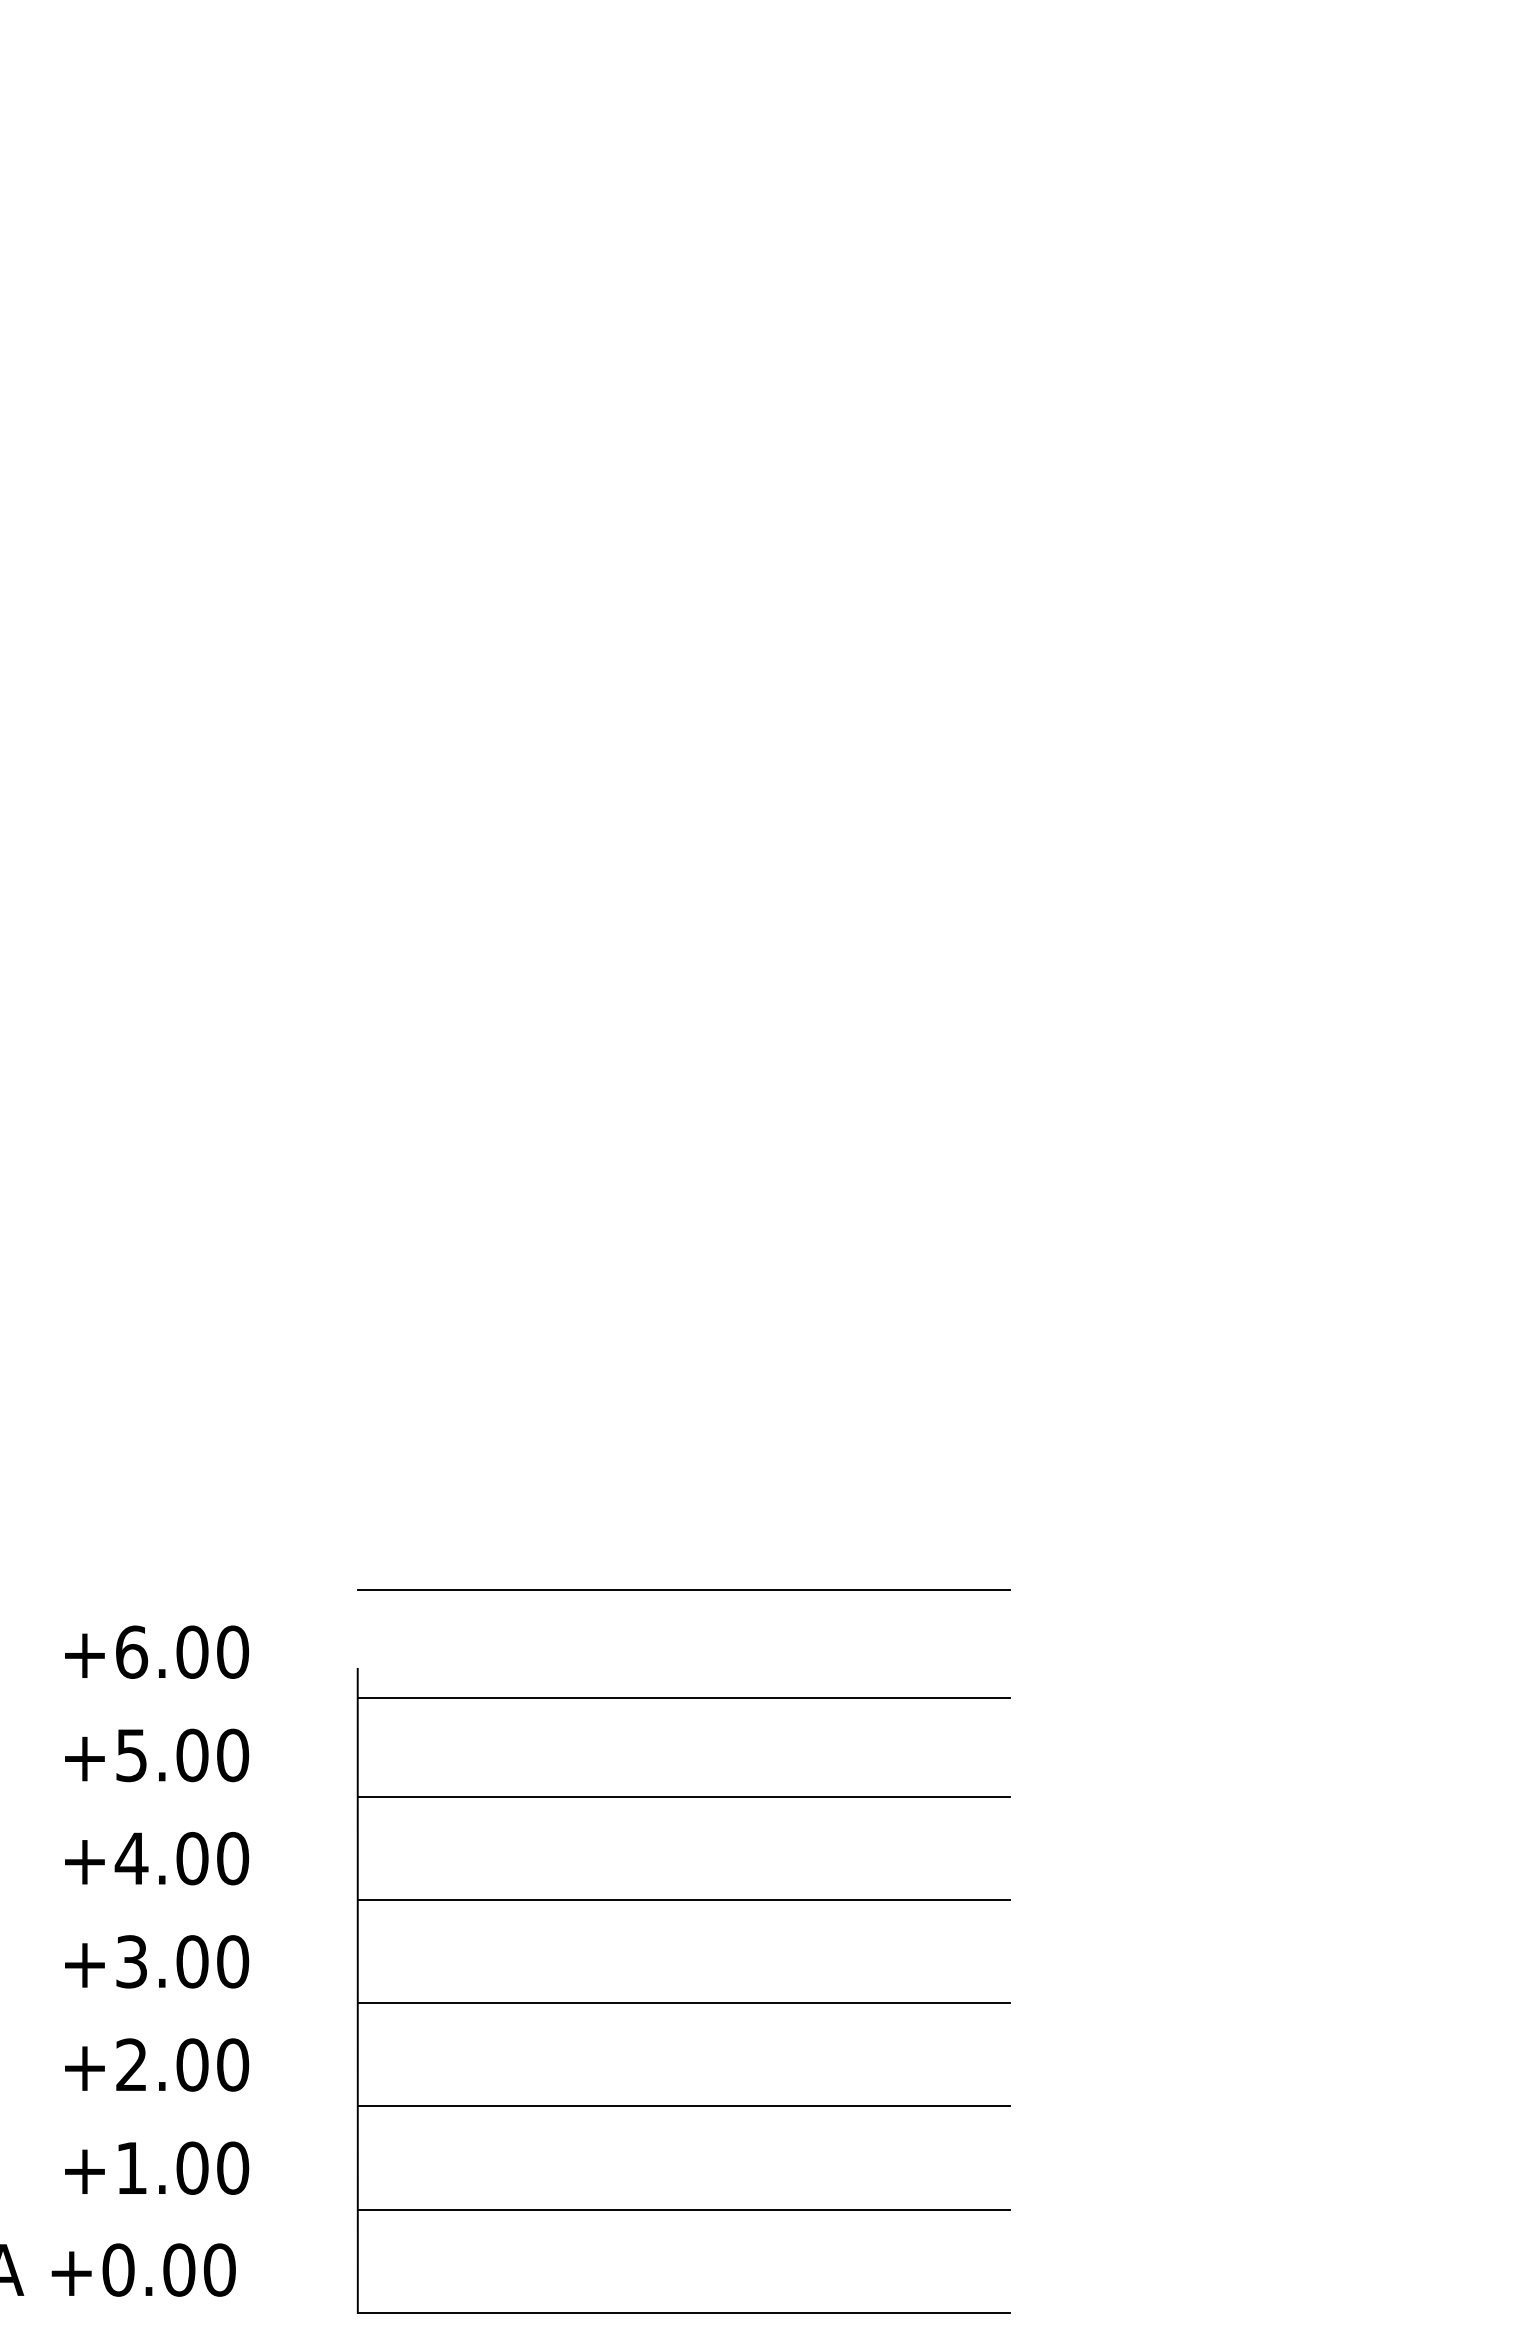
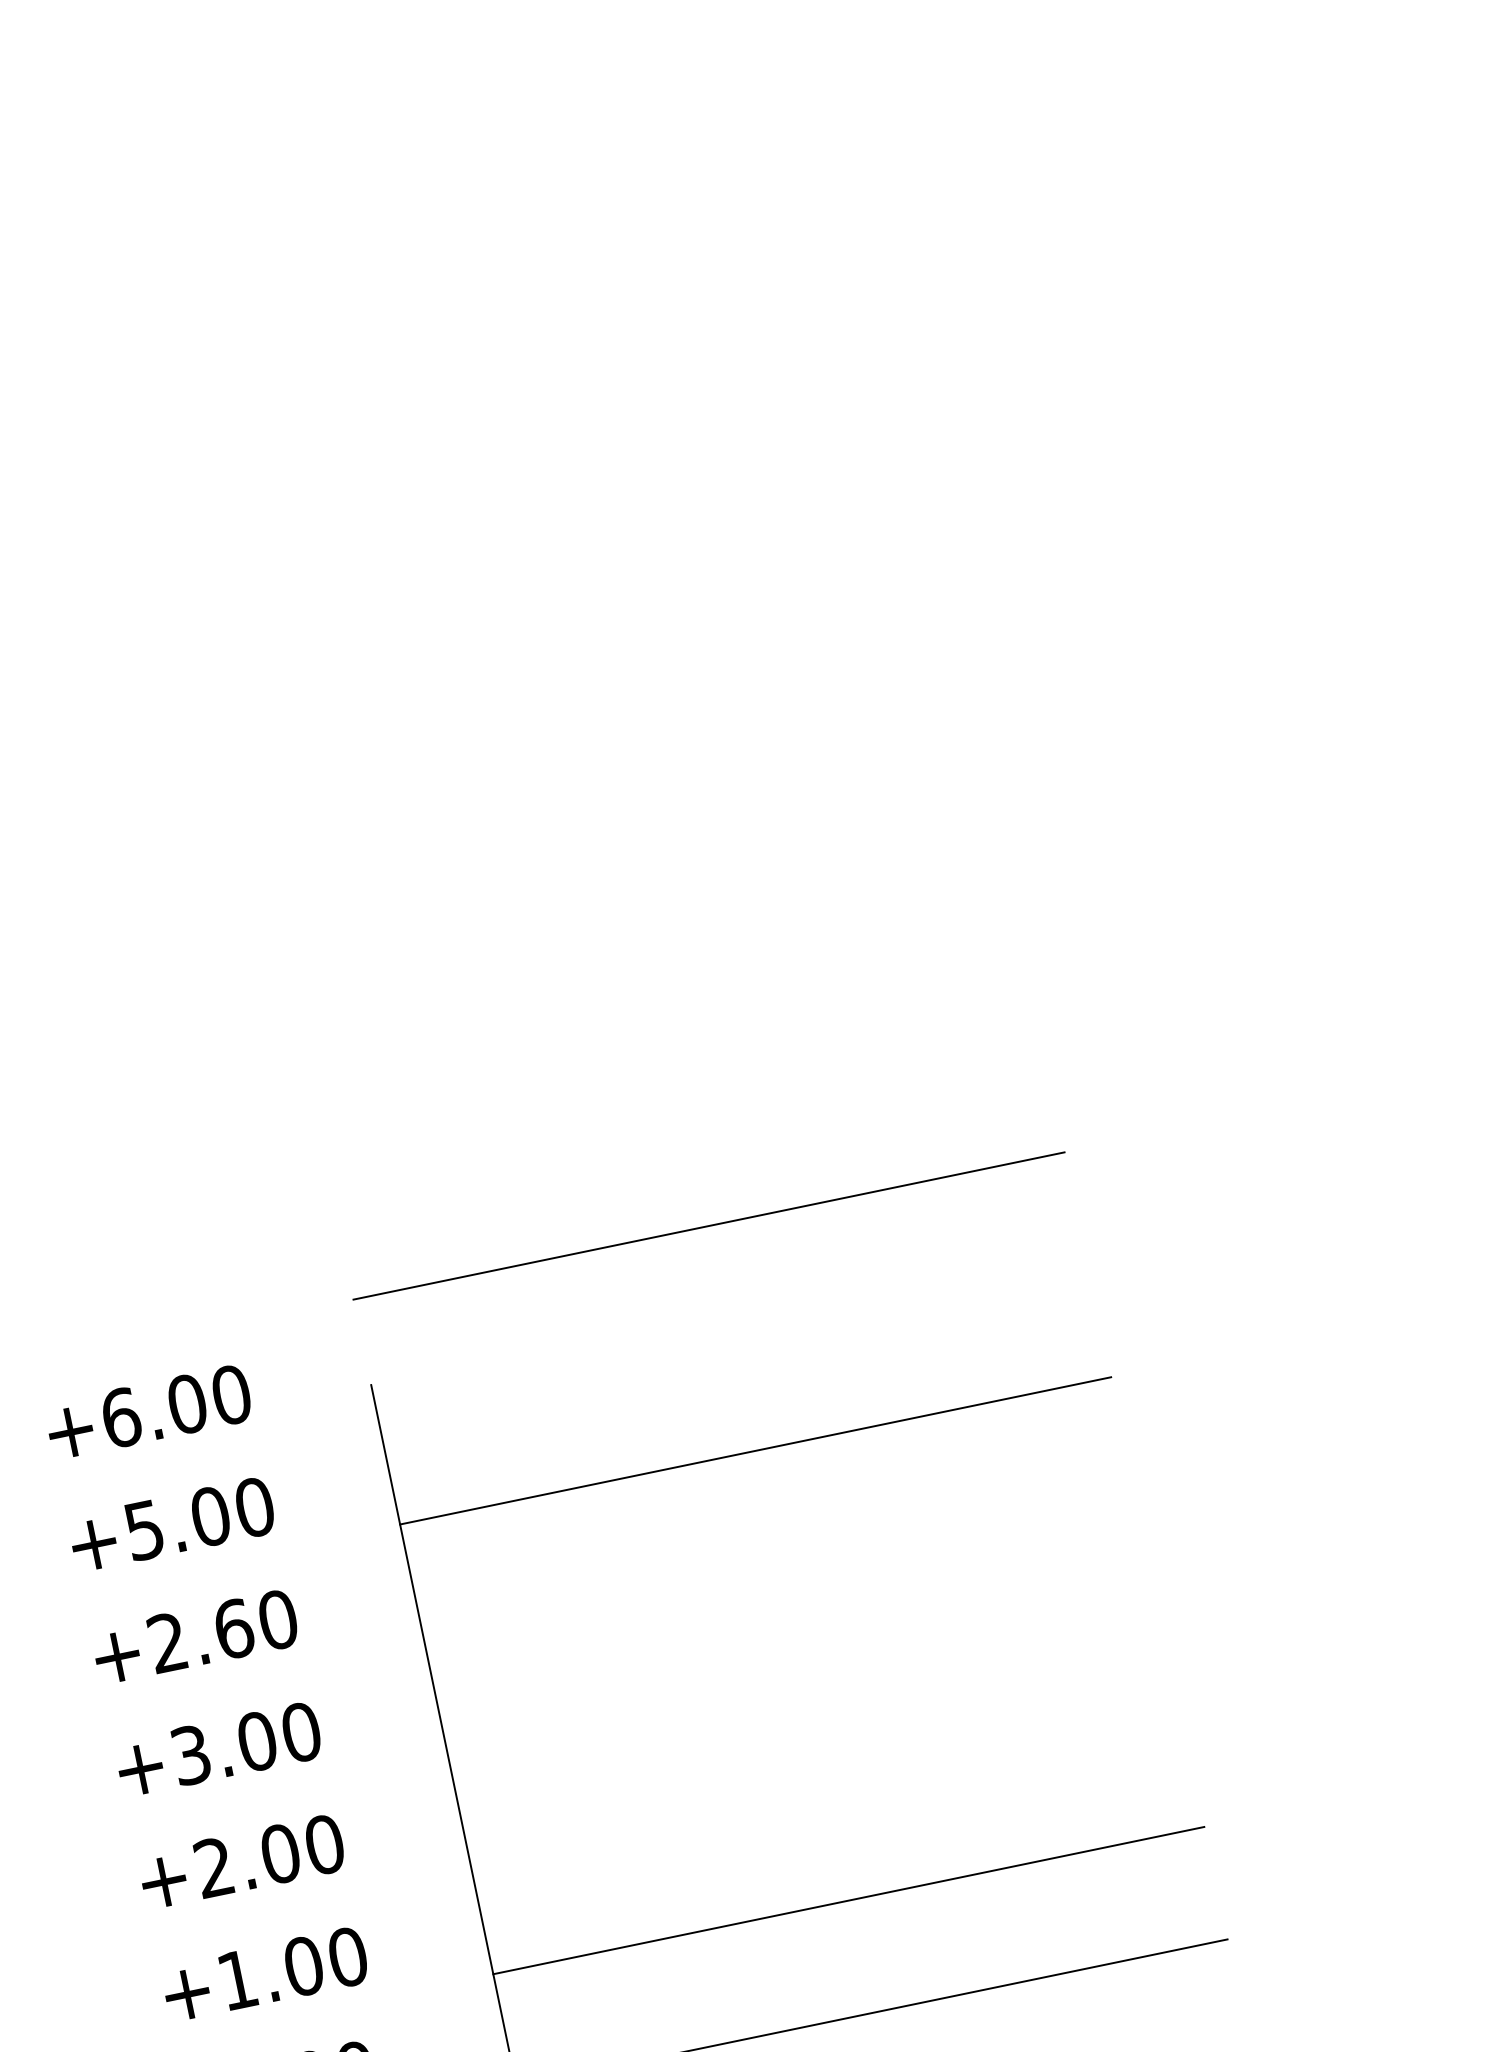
line: (683, 1697) -> (732, 1342), removed
text: (161, 1858) -> (200, 1635), +4.00 -> +2.60
line: (683, 1900) -> (778, 1563), removed
line: (683, 2003) -> (801, 1676), removed
line: (683, 2106) -> (824, 1788), removed

